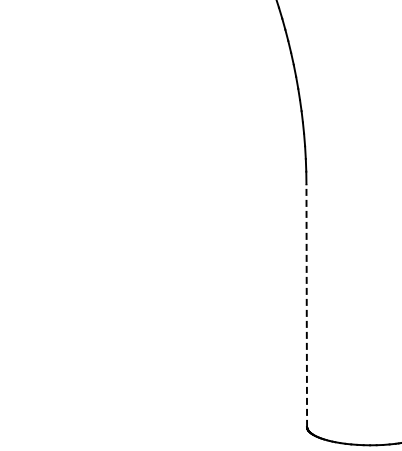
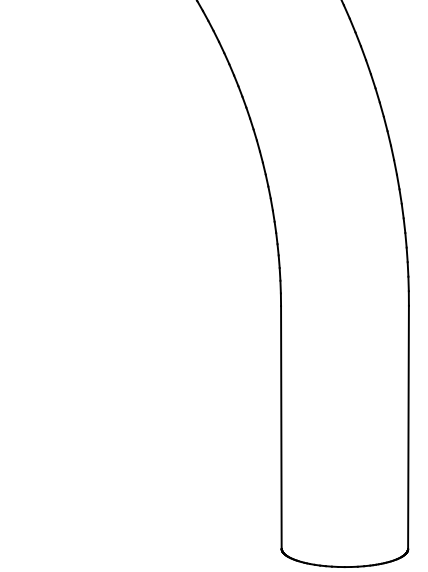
line: (306, 304) -> (281, 426), dashed -> solid

